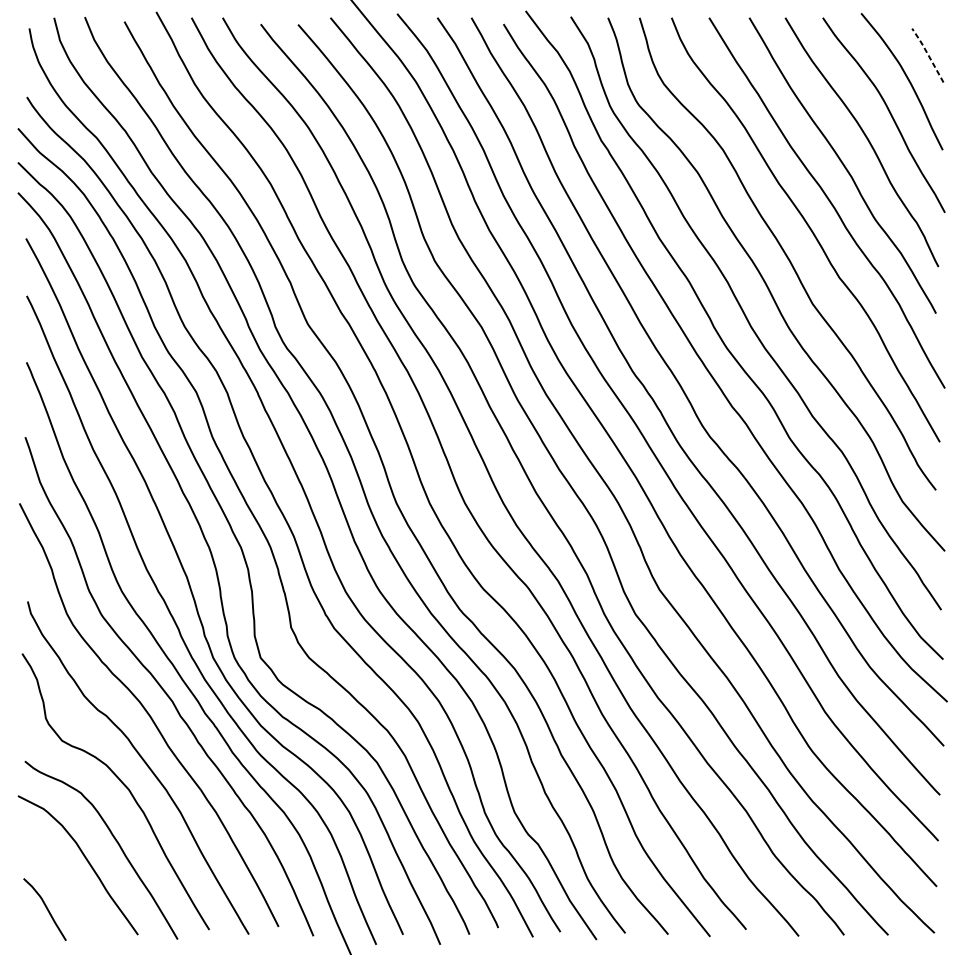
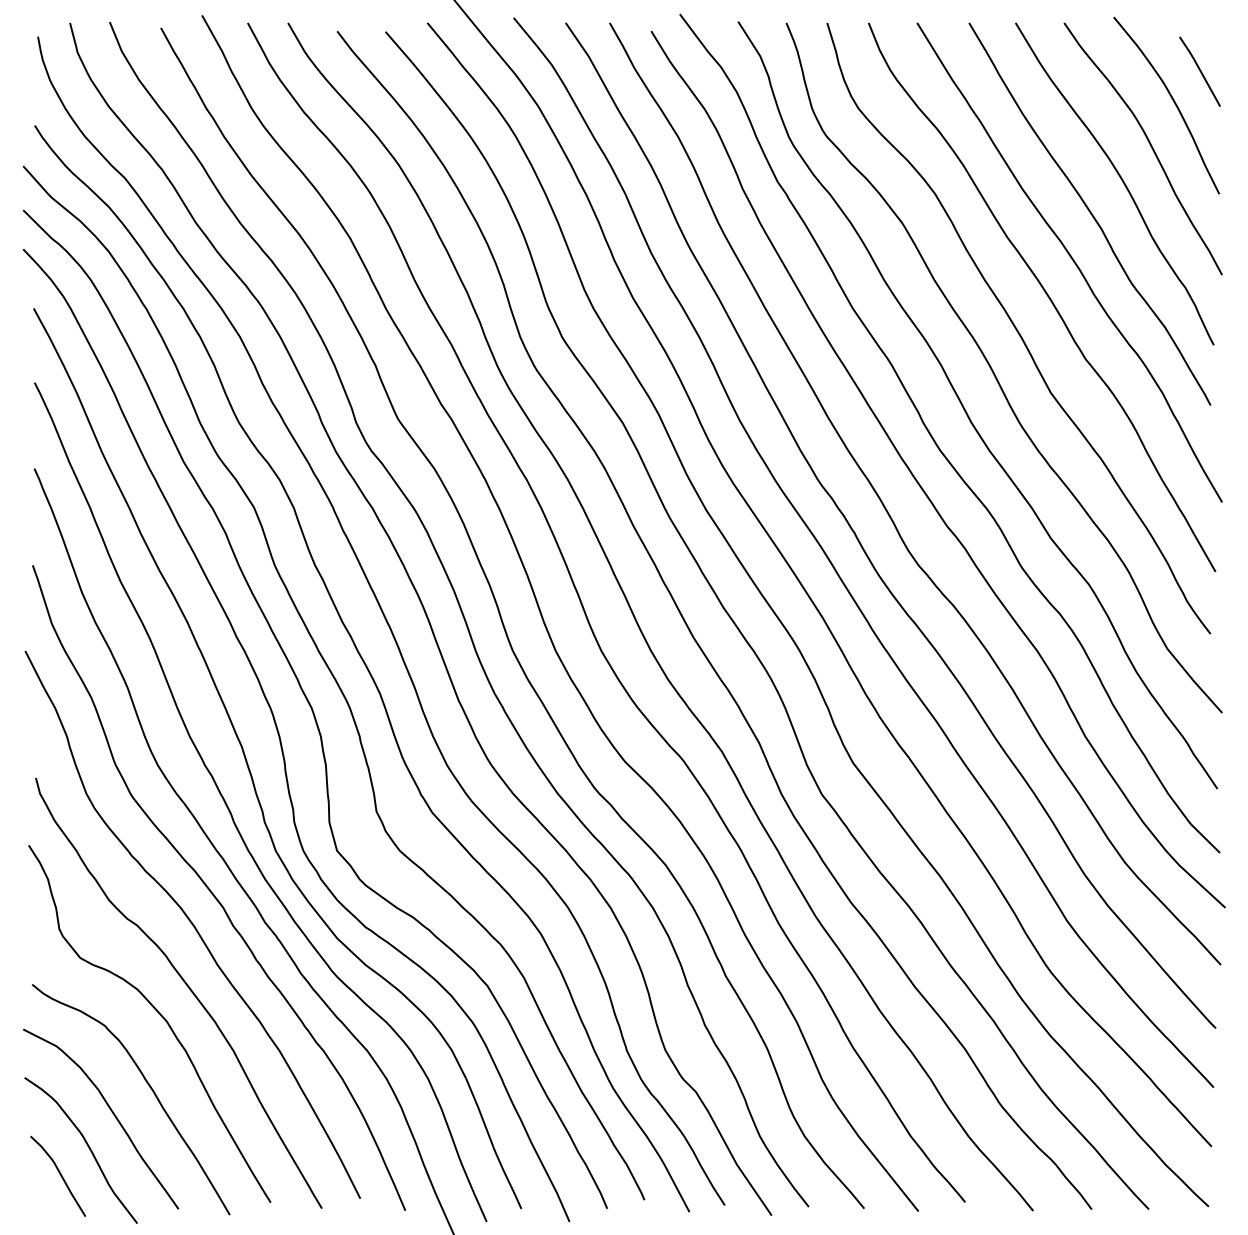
line: (927, 54) -> (1199, 70), dashed -> solid
curve: (67, 886) -> (87, 1146), added

